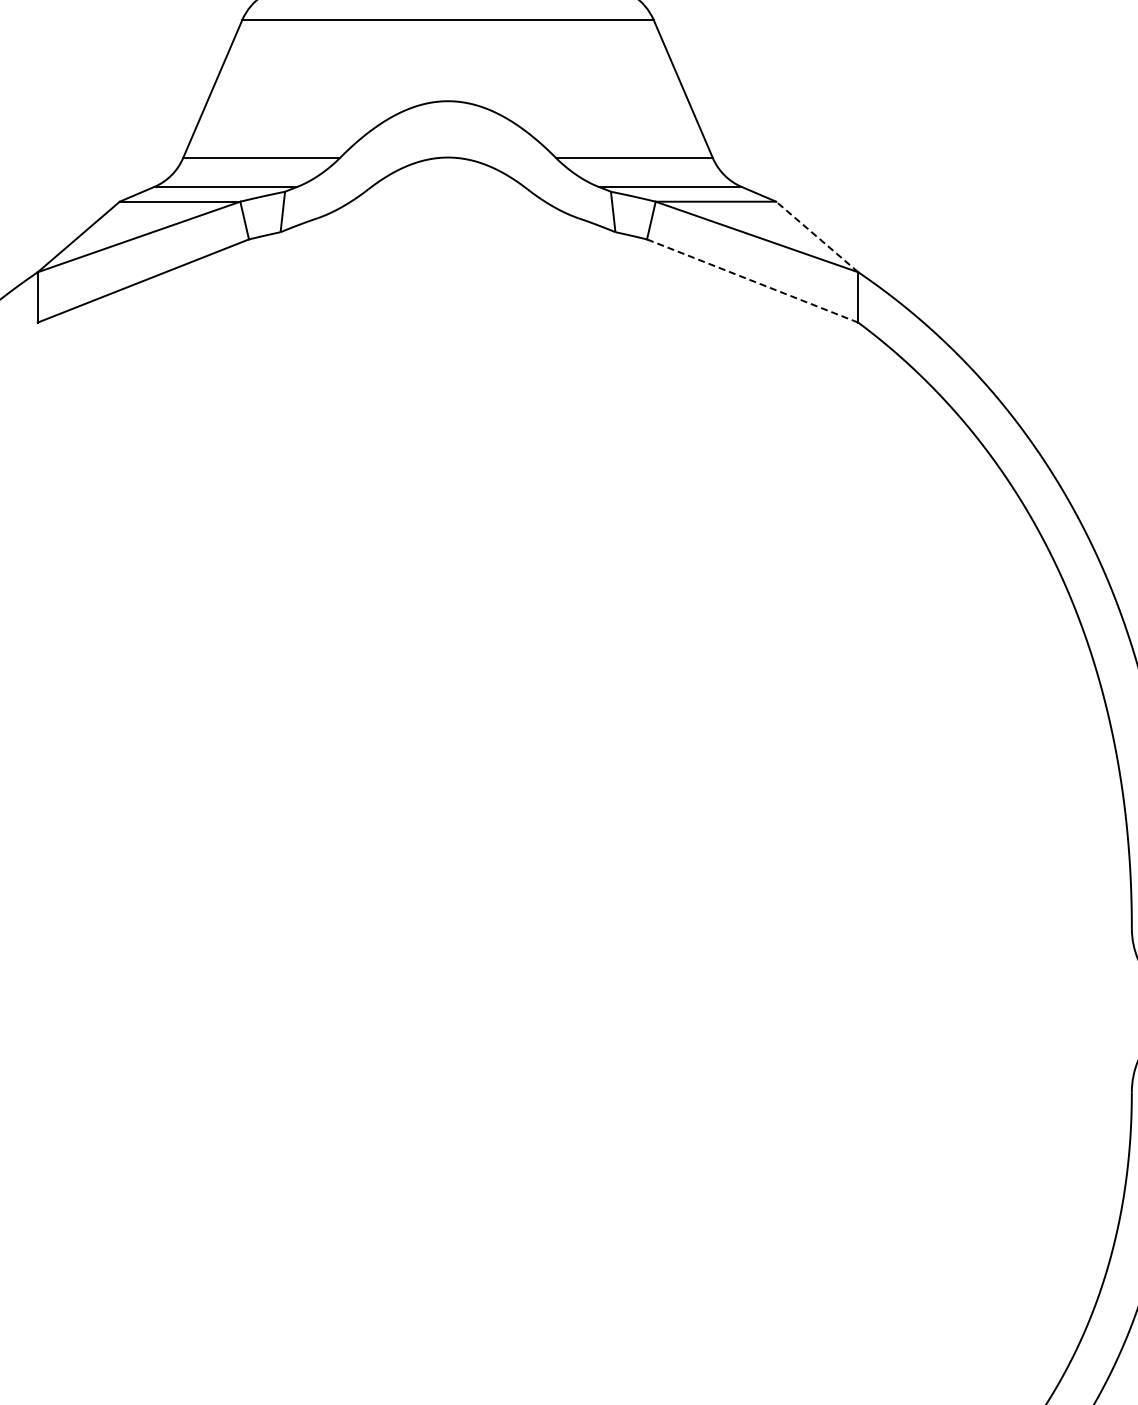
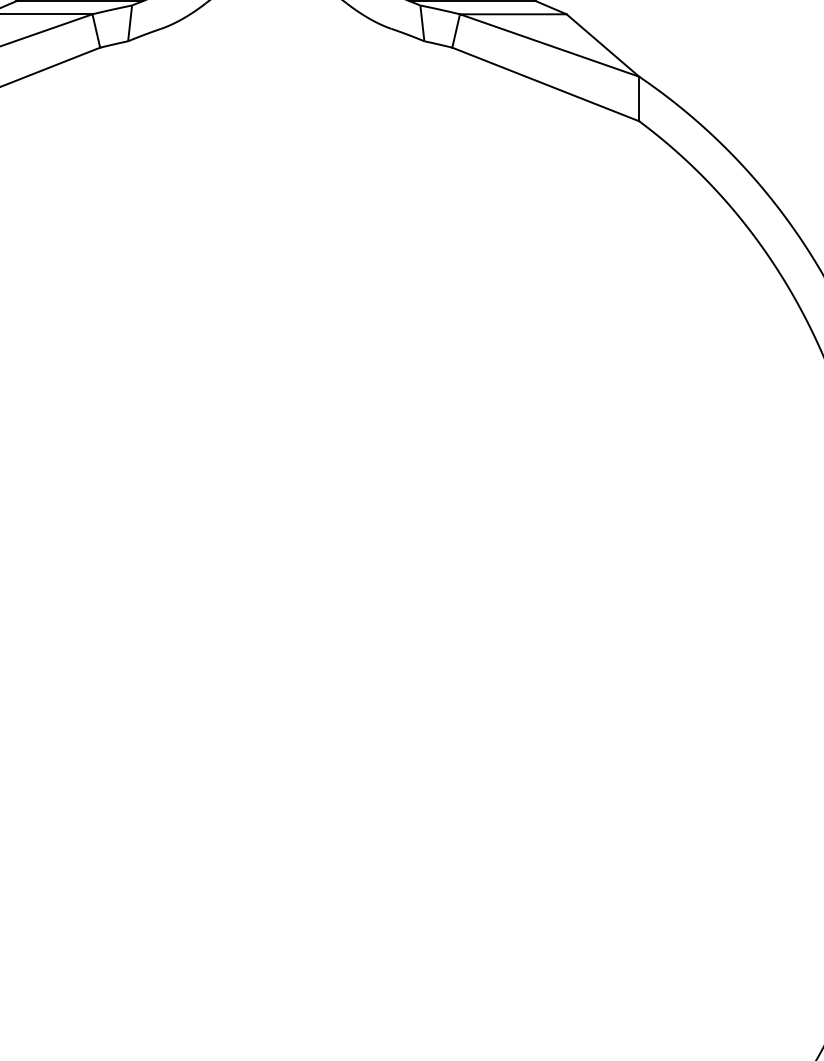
line: (816, 236) -> (602, 45), dashed -> solid
line: (752, 281) -> (545, 84), dashed -> solid

